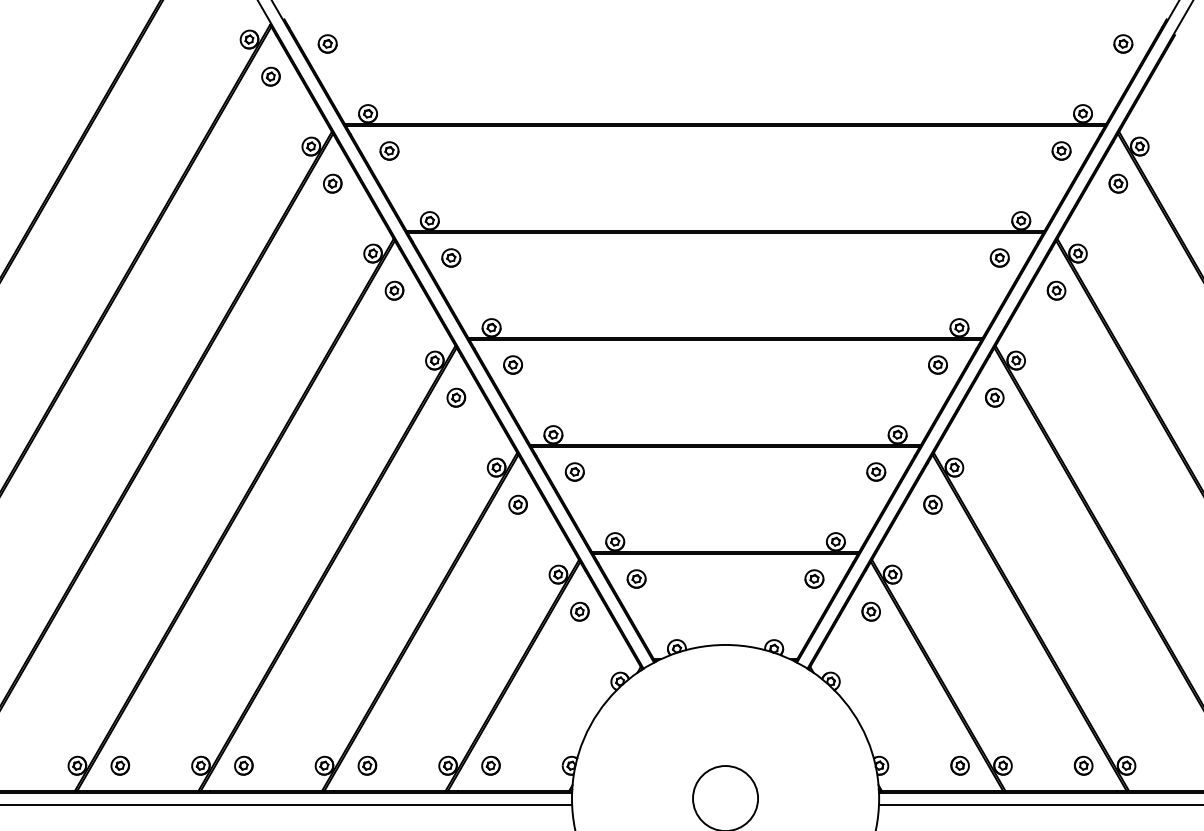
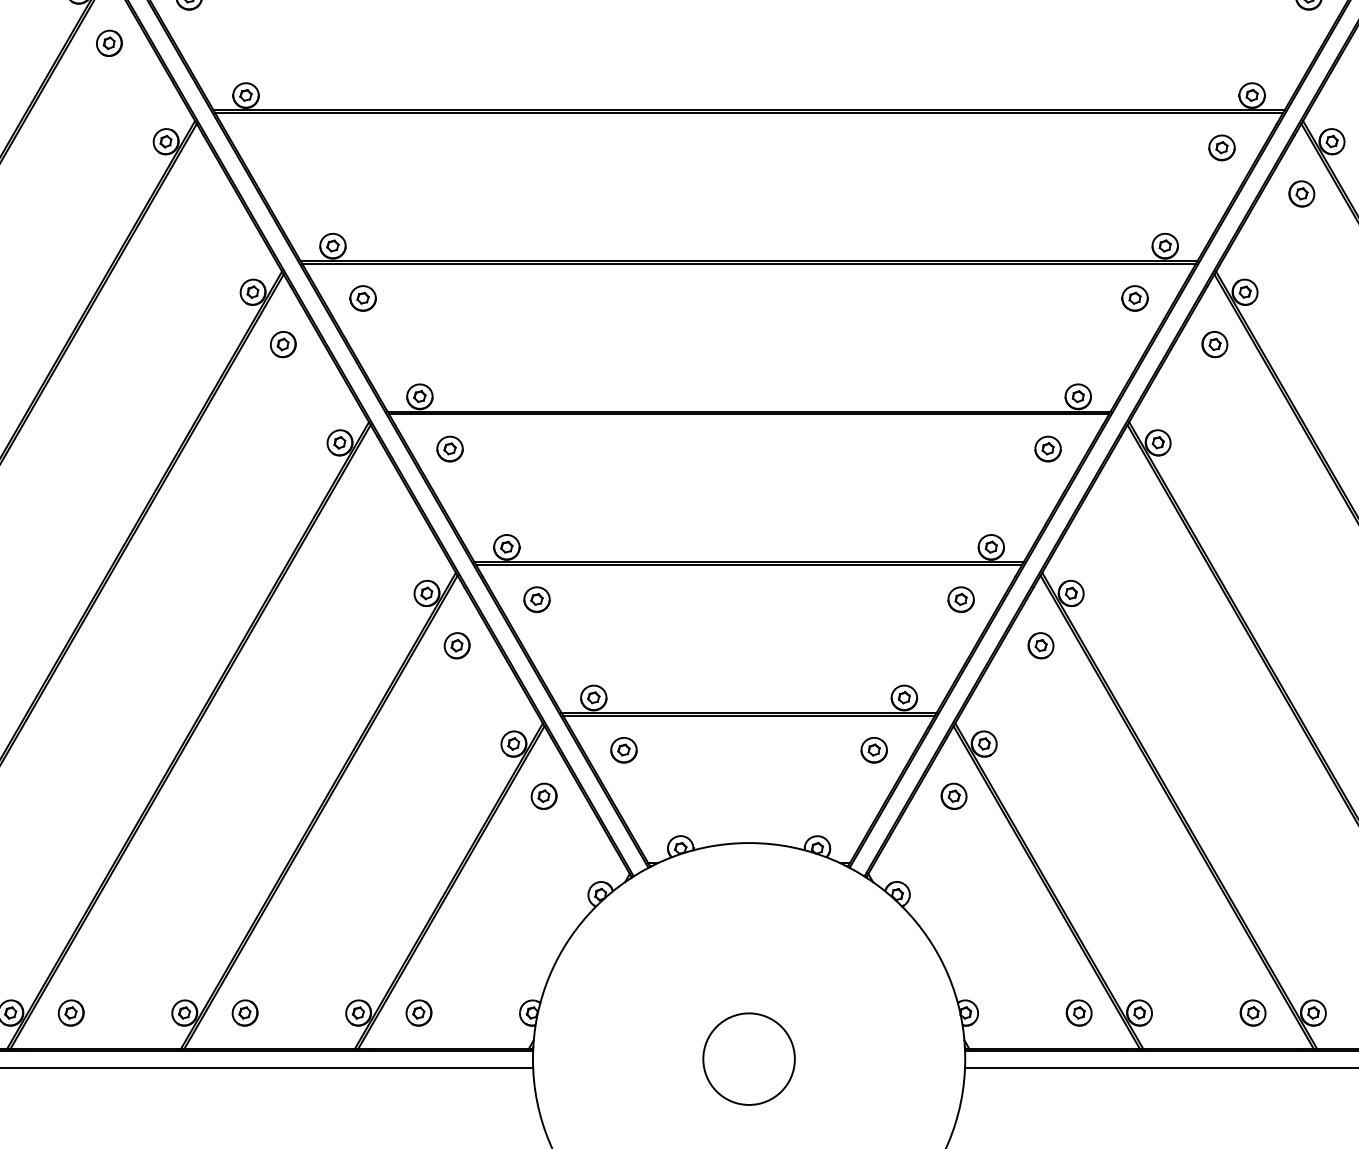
part: (389, 150) -> (276, 147), removed
part: (332, 183) -> (195, 193), removed
part: (456, 397) -> (370, 494), removed
part: (994, 397) -> (1127, 494), removed

